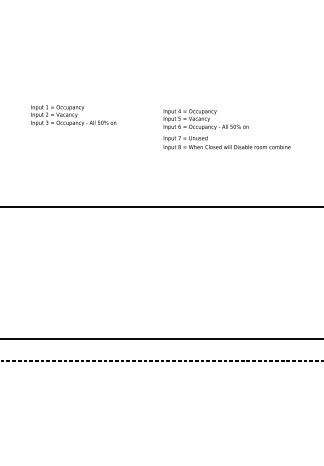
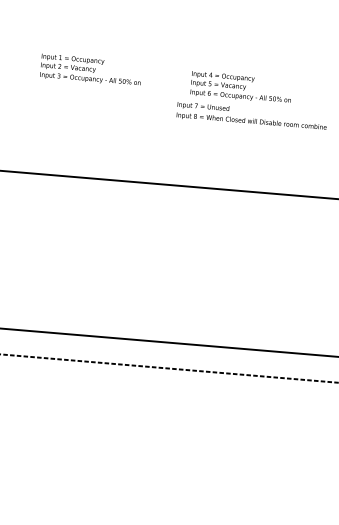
text: (73, 115) -> (90, 69), moved
text: (205, 119) -> (240, 87), moved

